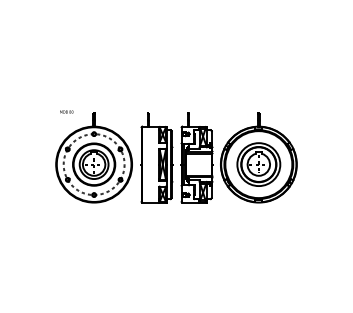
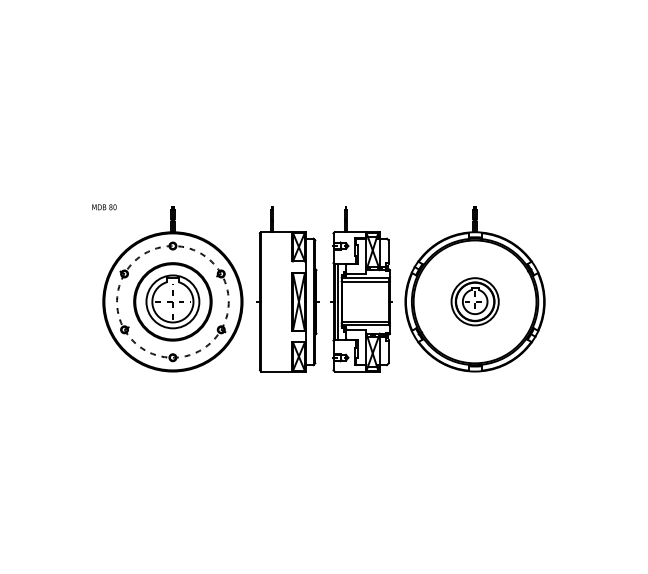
text: (66, 111) -> (103, 206), moved
part: (258, 164) -> (474, 301), size x0.6

